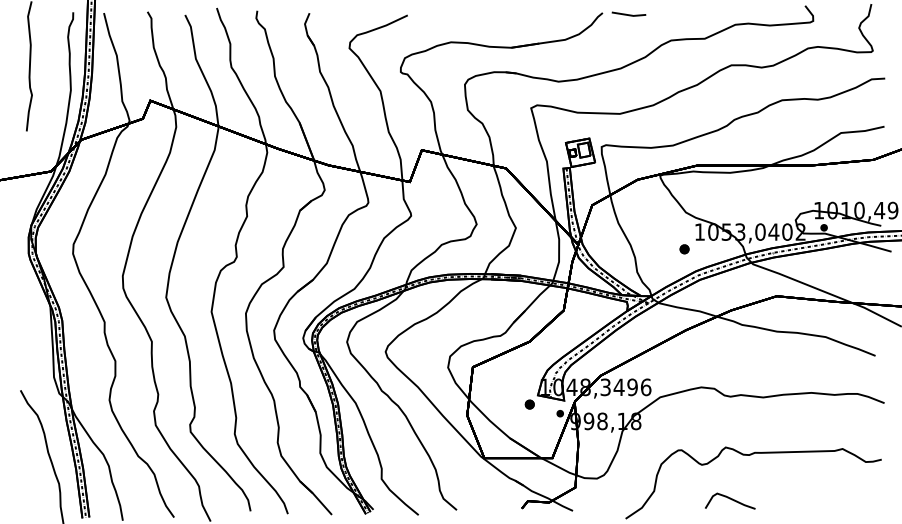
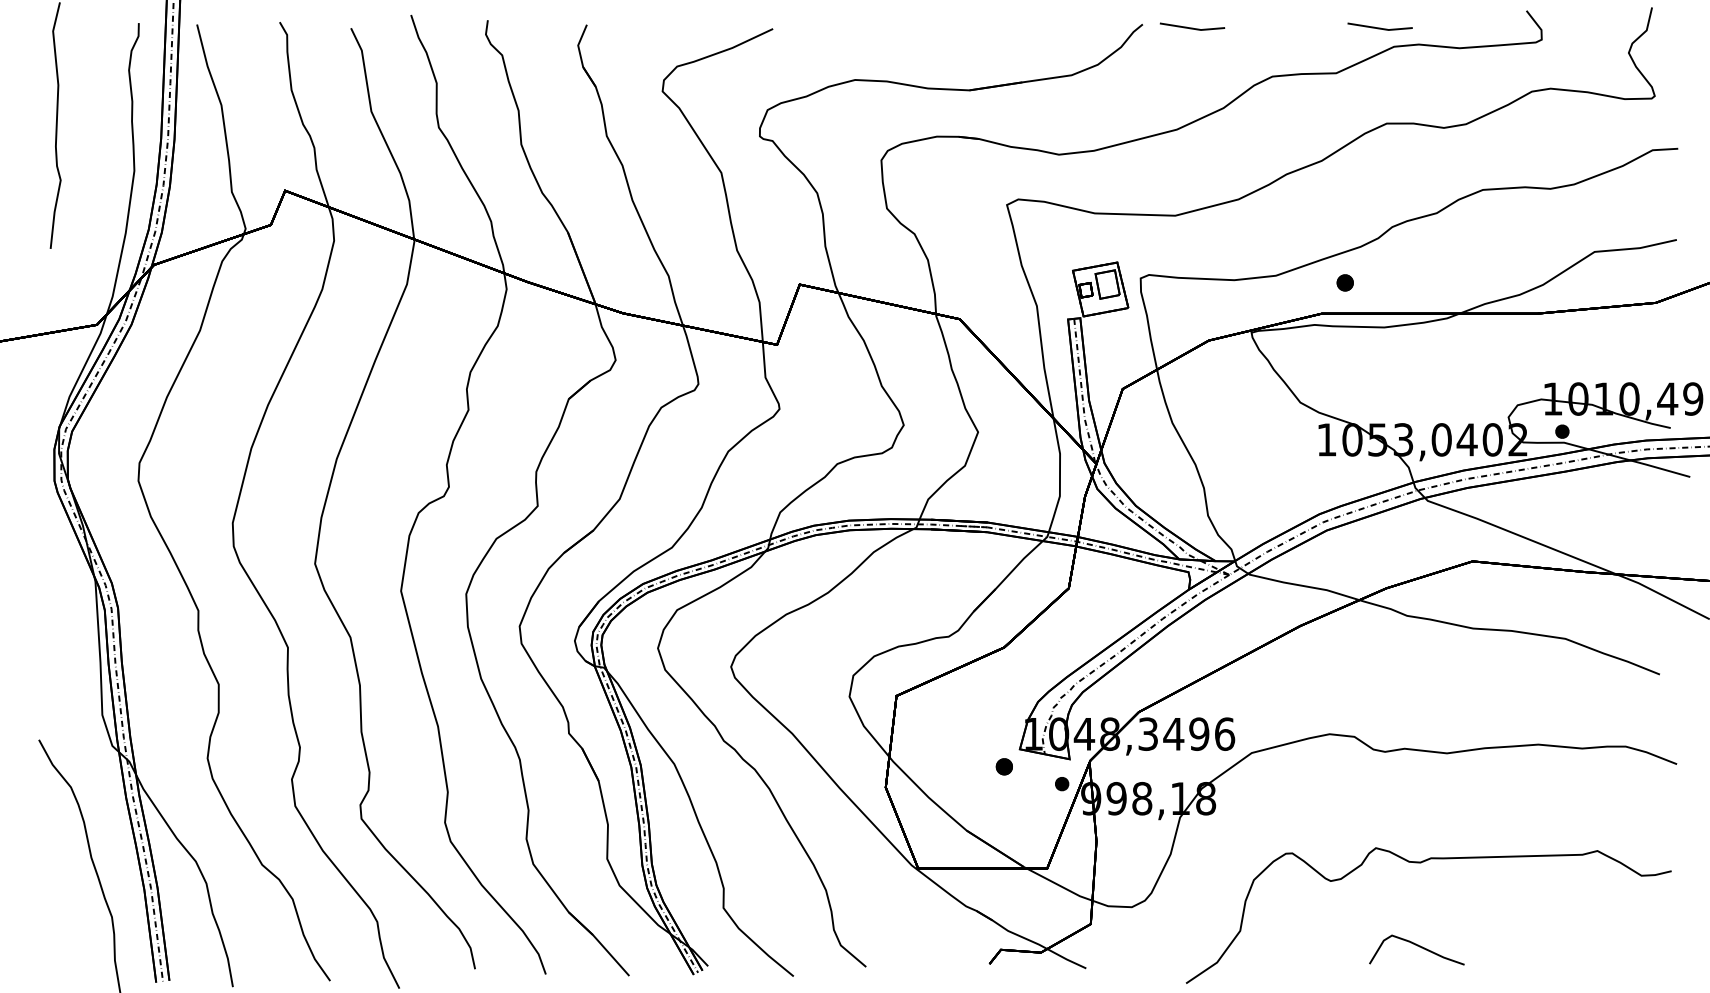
line: (727, 14) -> (1379, 27), added
part: (684, 249) -> (1345, 283), moved
curve: (730, 499) -> (1417, 946), moved

